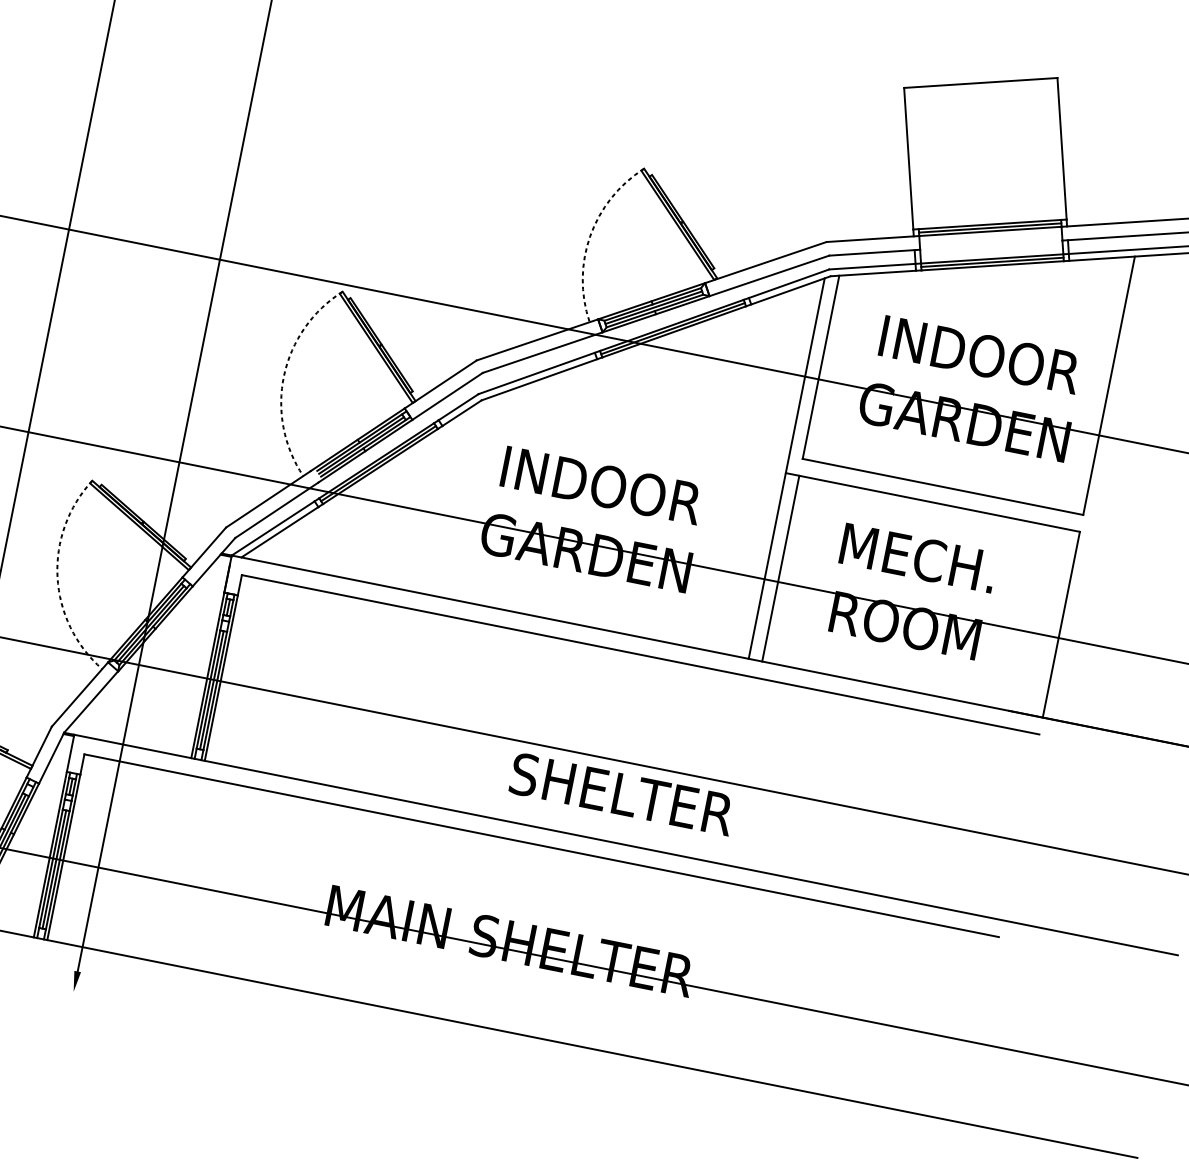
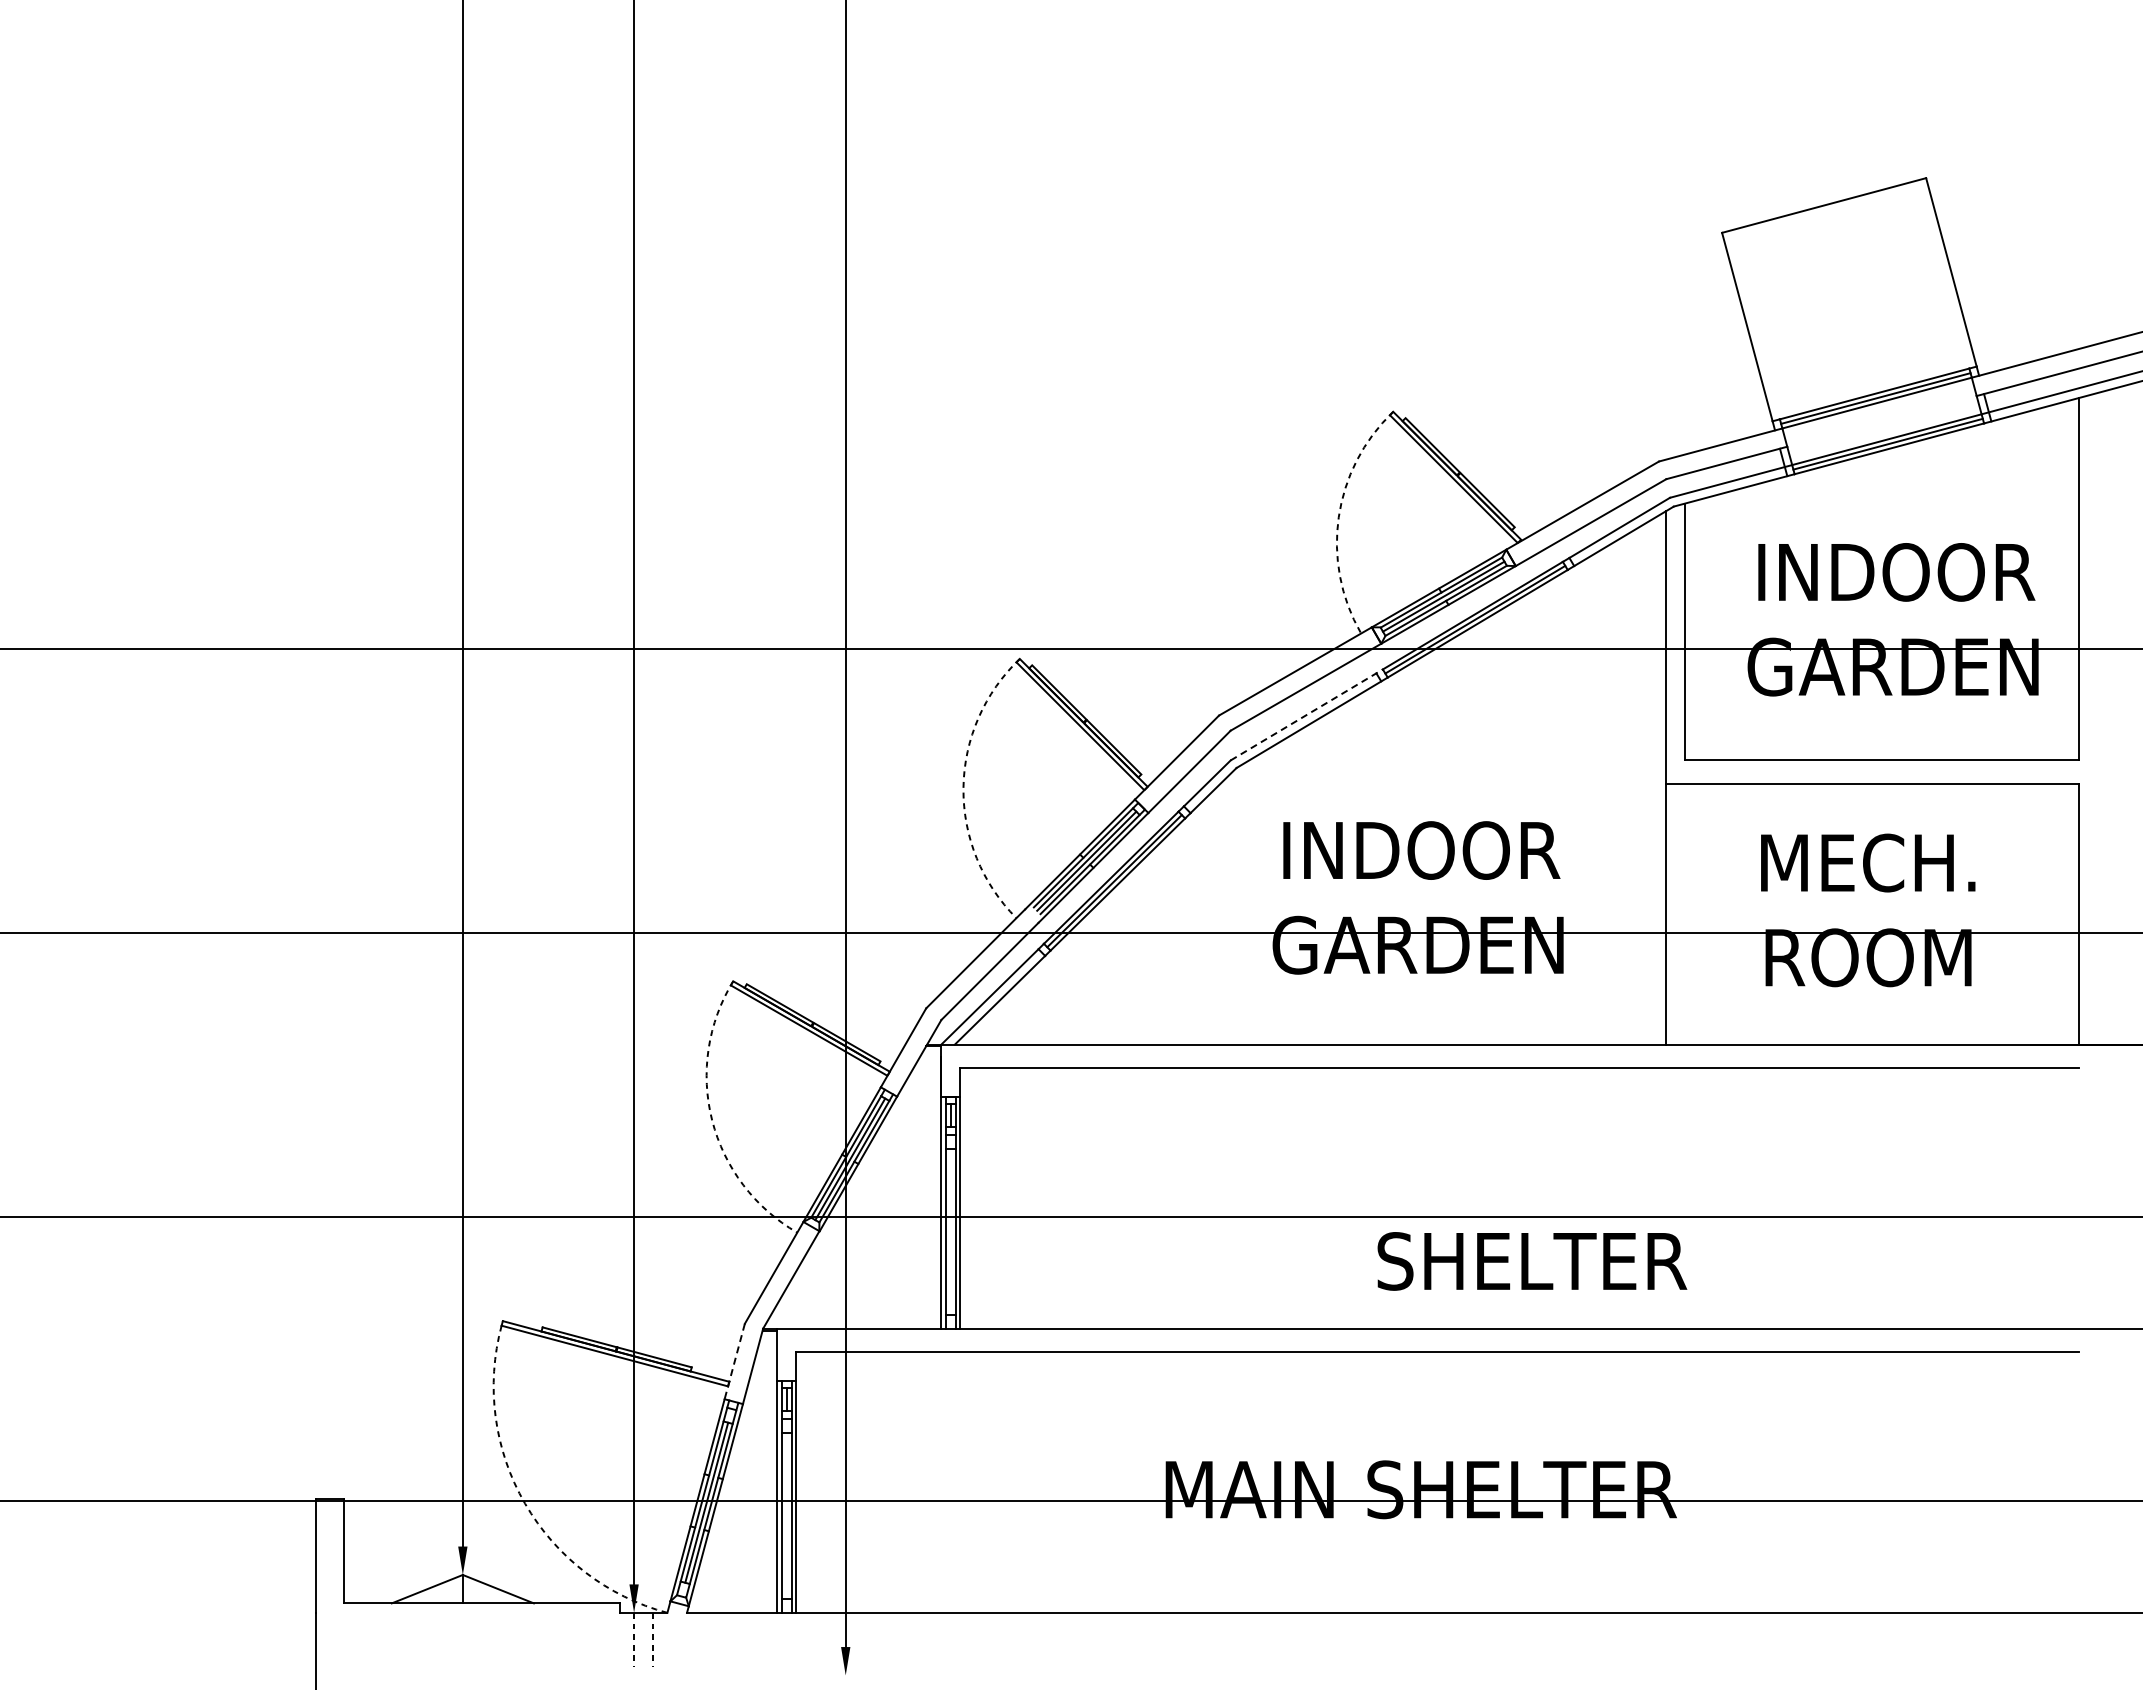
line: (539, 372) -> (1306, 714), solid -> dashed
line: (780, 568) -> (1685, 914), removed
line: (211, 690) -> (950, 1231), removed
line: (38, 752) -> (734, 1362), solid -> dashed
line: (54, 869) -> (786, 1515), removed

